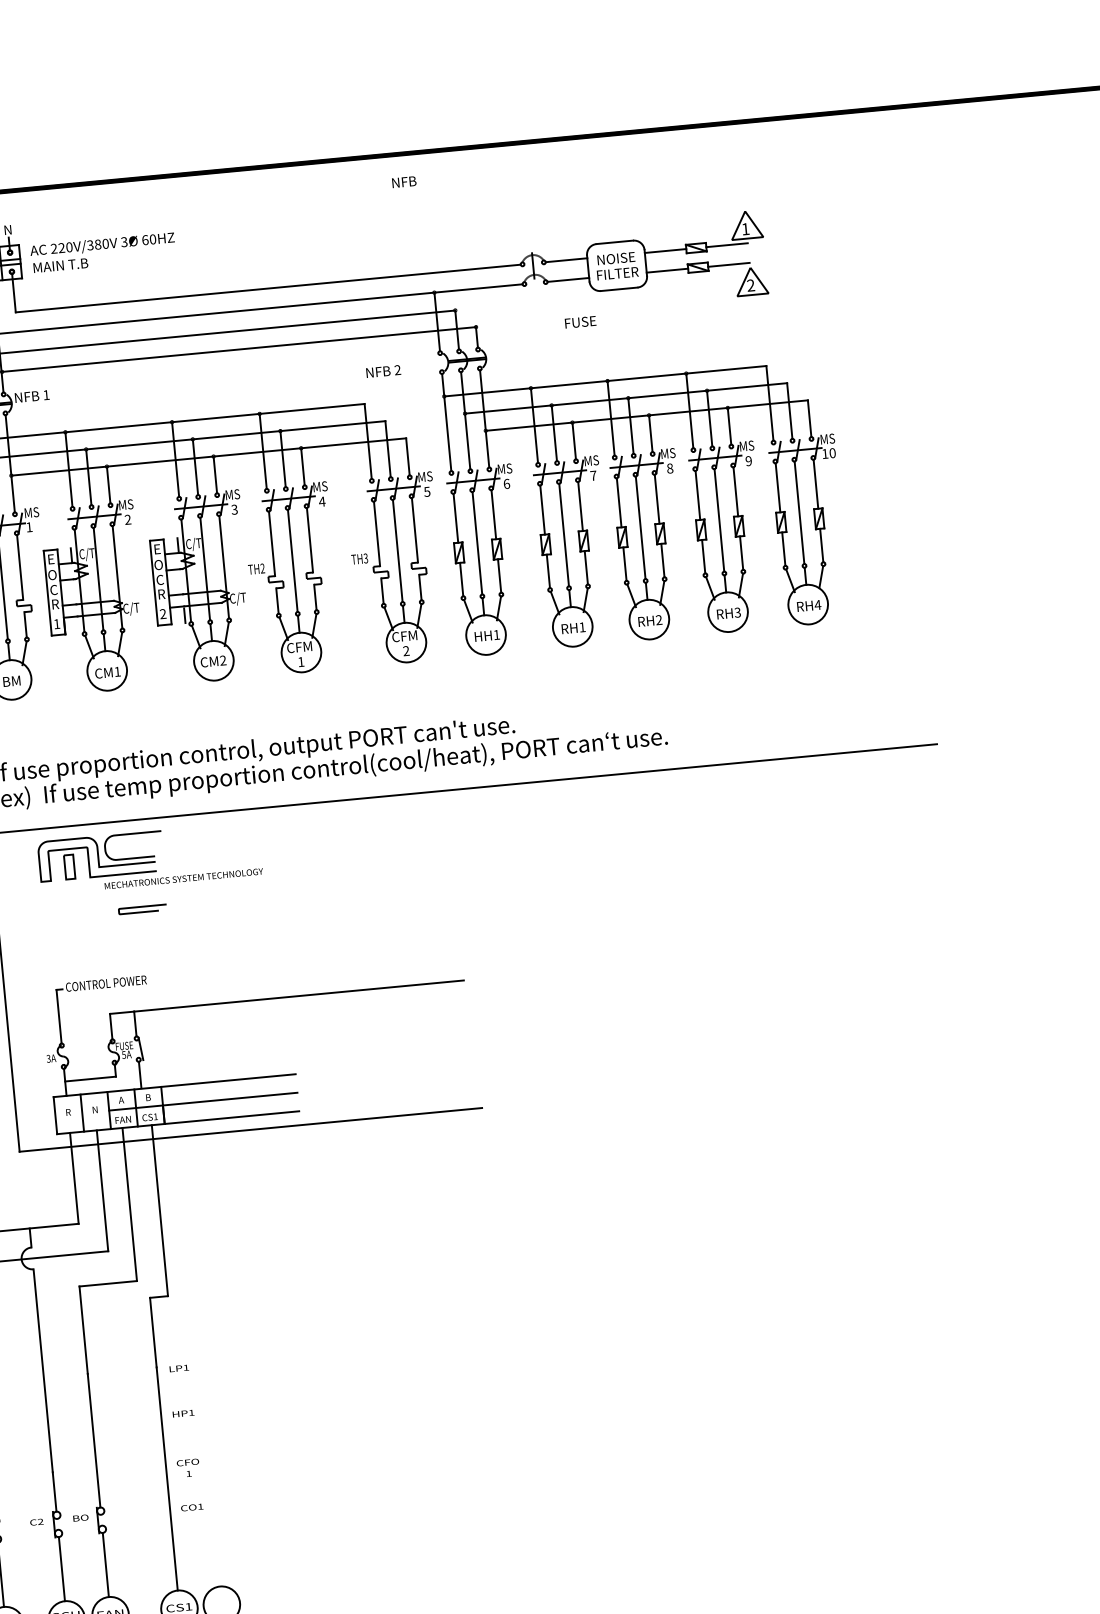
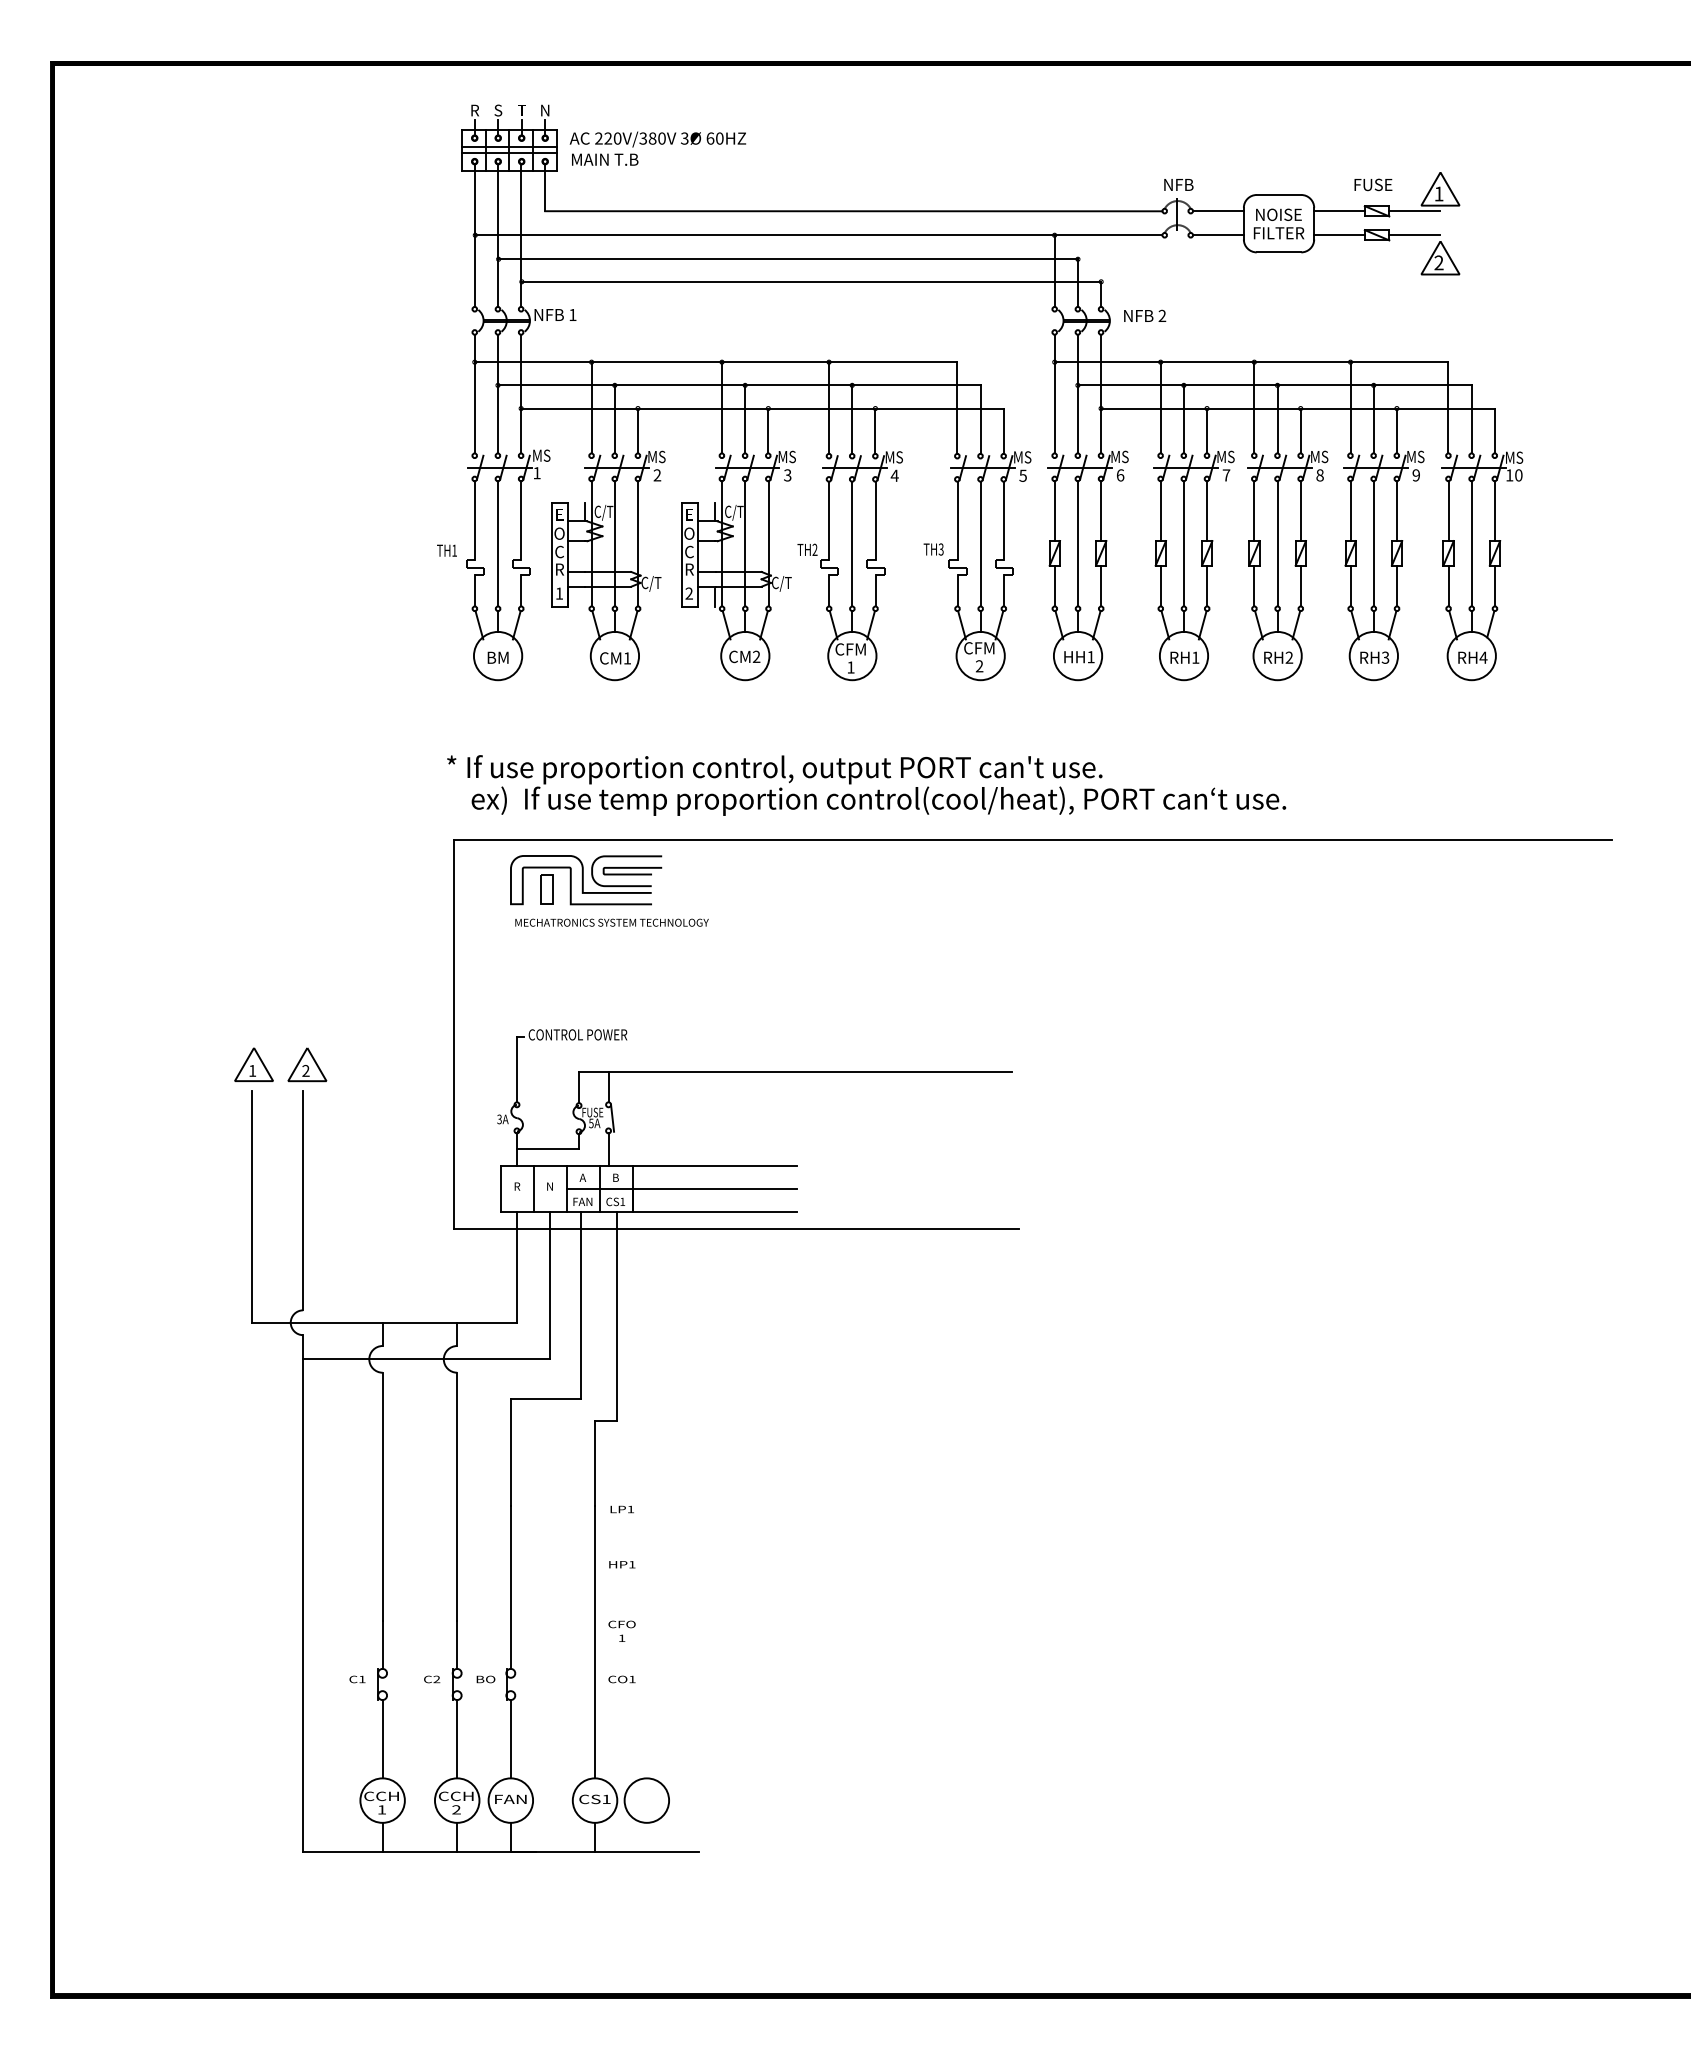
text: (403, 181) -> (1178, 184), moved
text: (580, 321) -> (1373, 184), moved
text: (383, 371) -> (1145, 315), moved
text: (183, 878) -> (611, 922), moved
curve: (142, 911) -> (632, 873), moved

